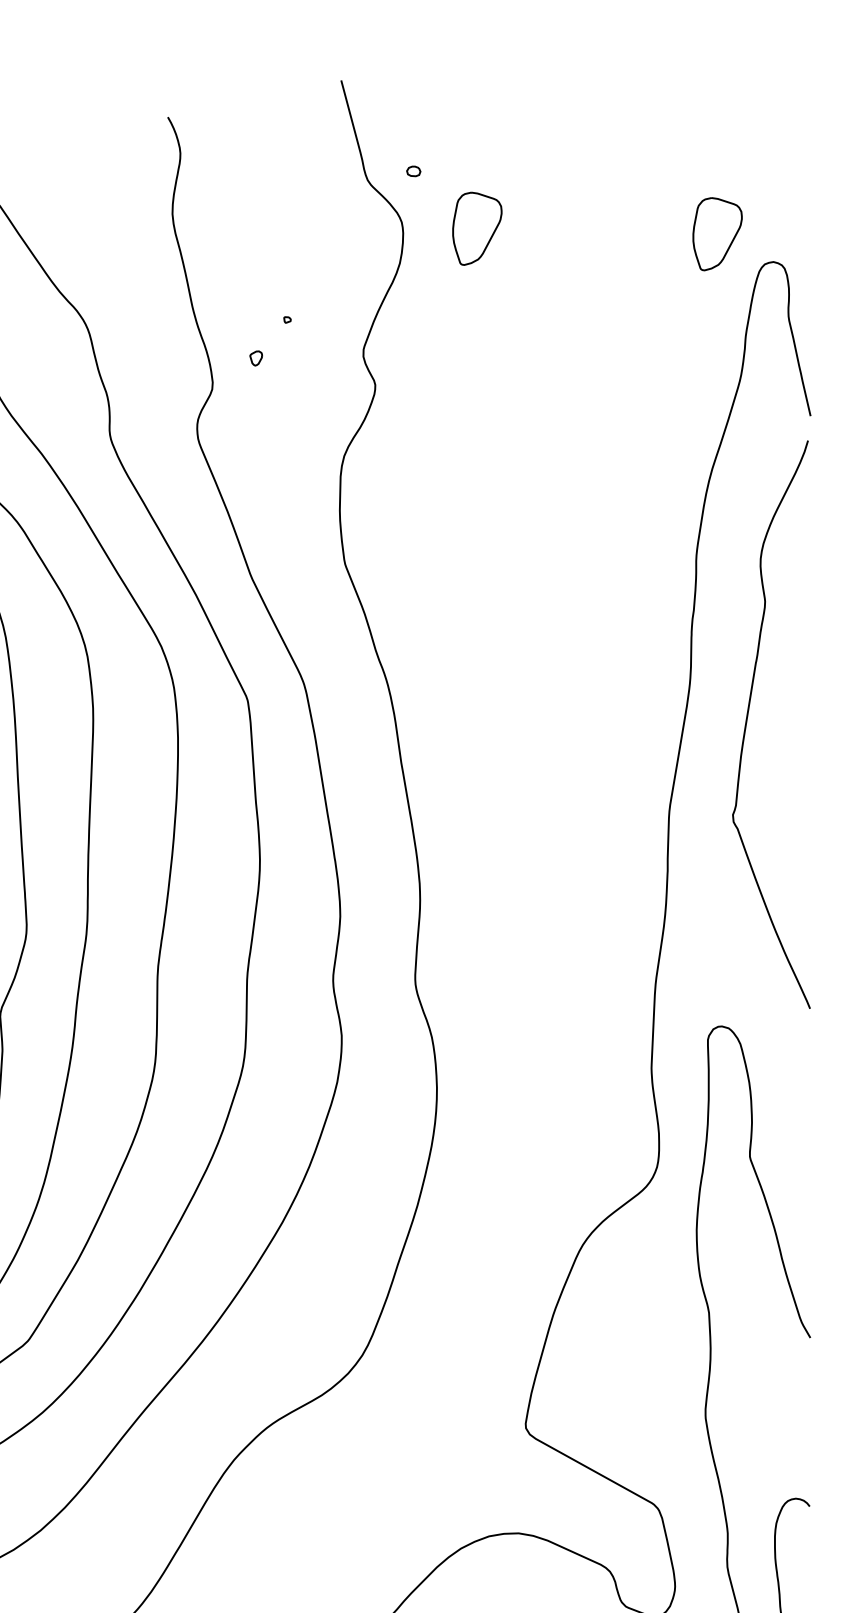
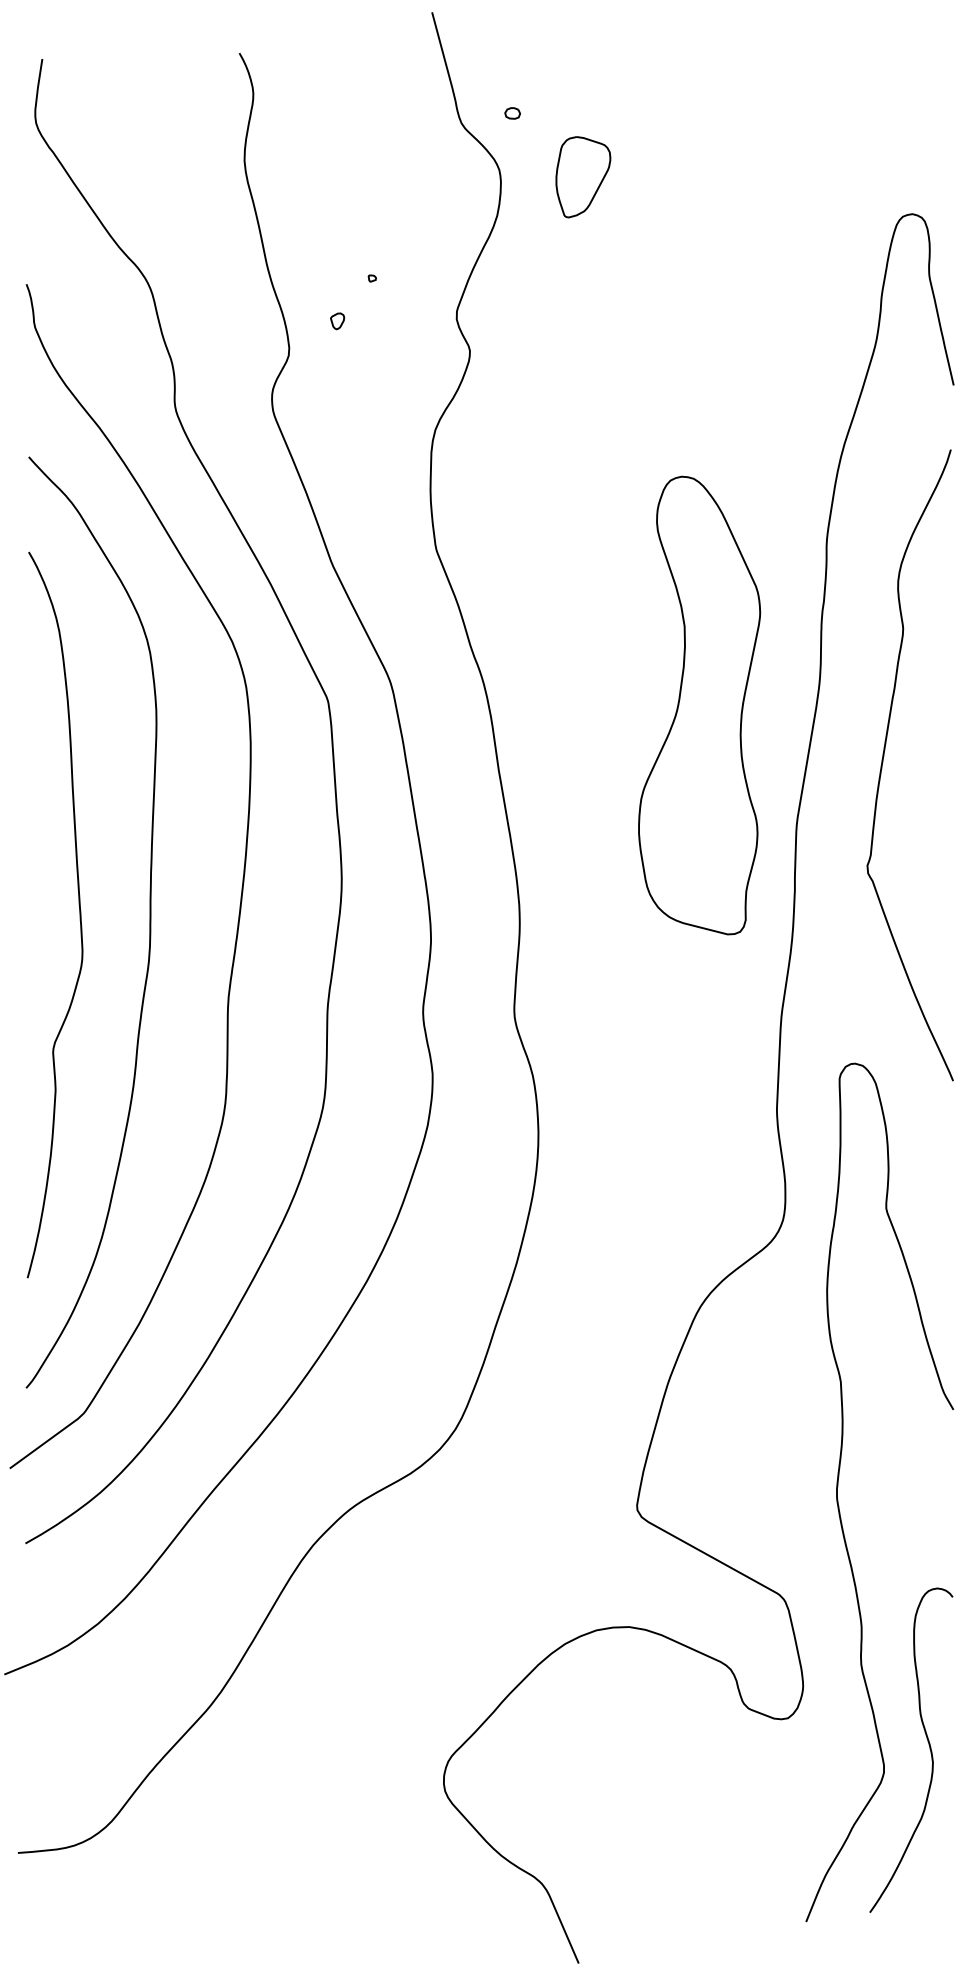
part: (717, 234) -> (850, 183), removed
part: (581, 704) -> (699, 705), added
curve: (747, 722) -> (883, 762), moved

